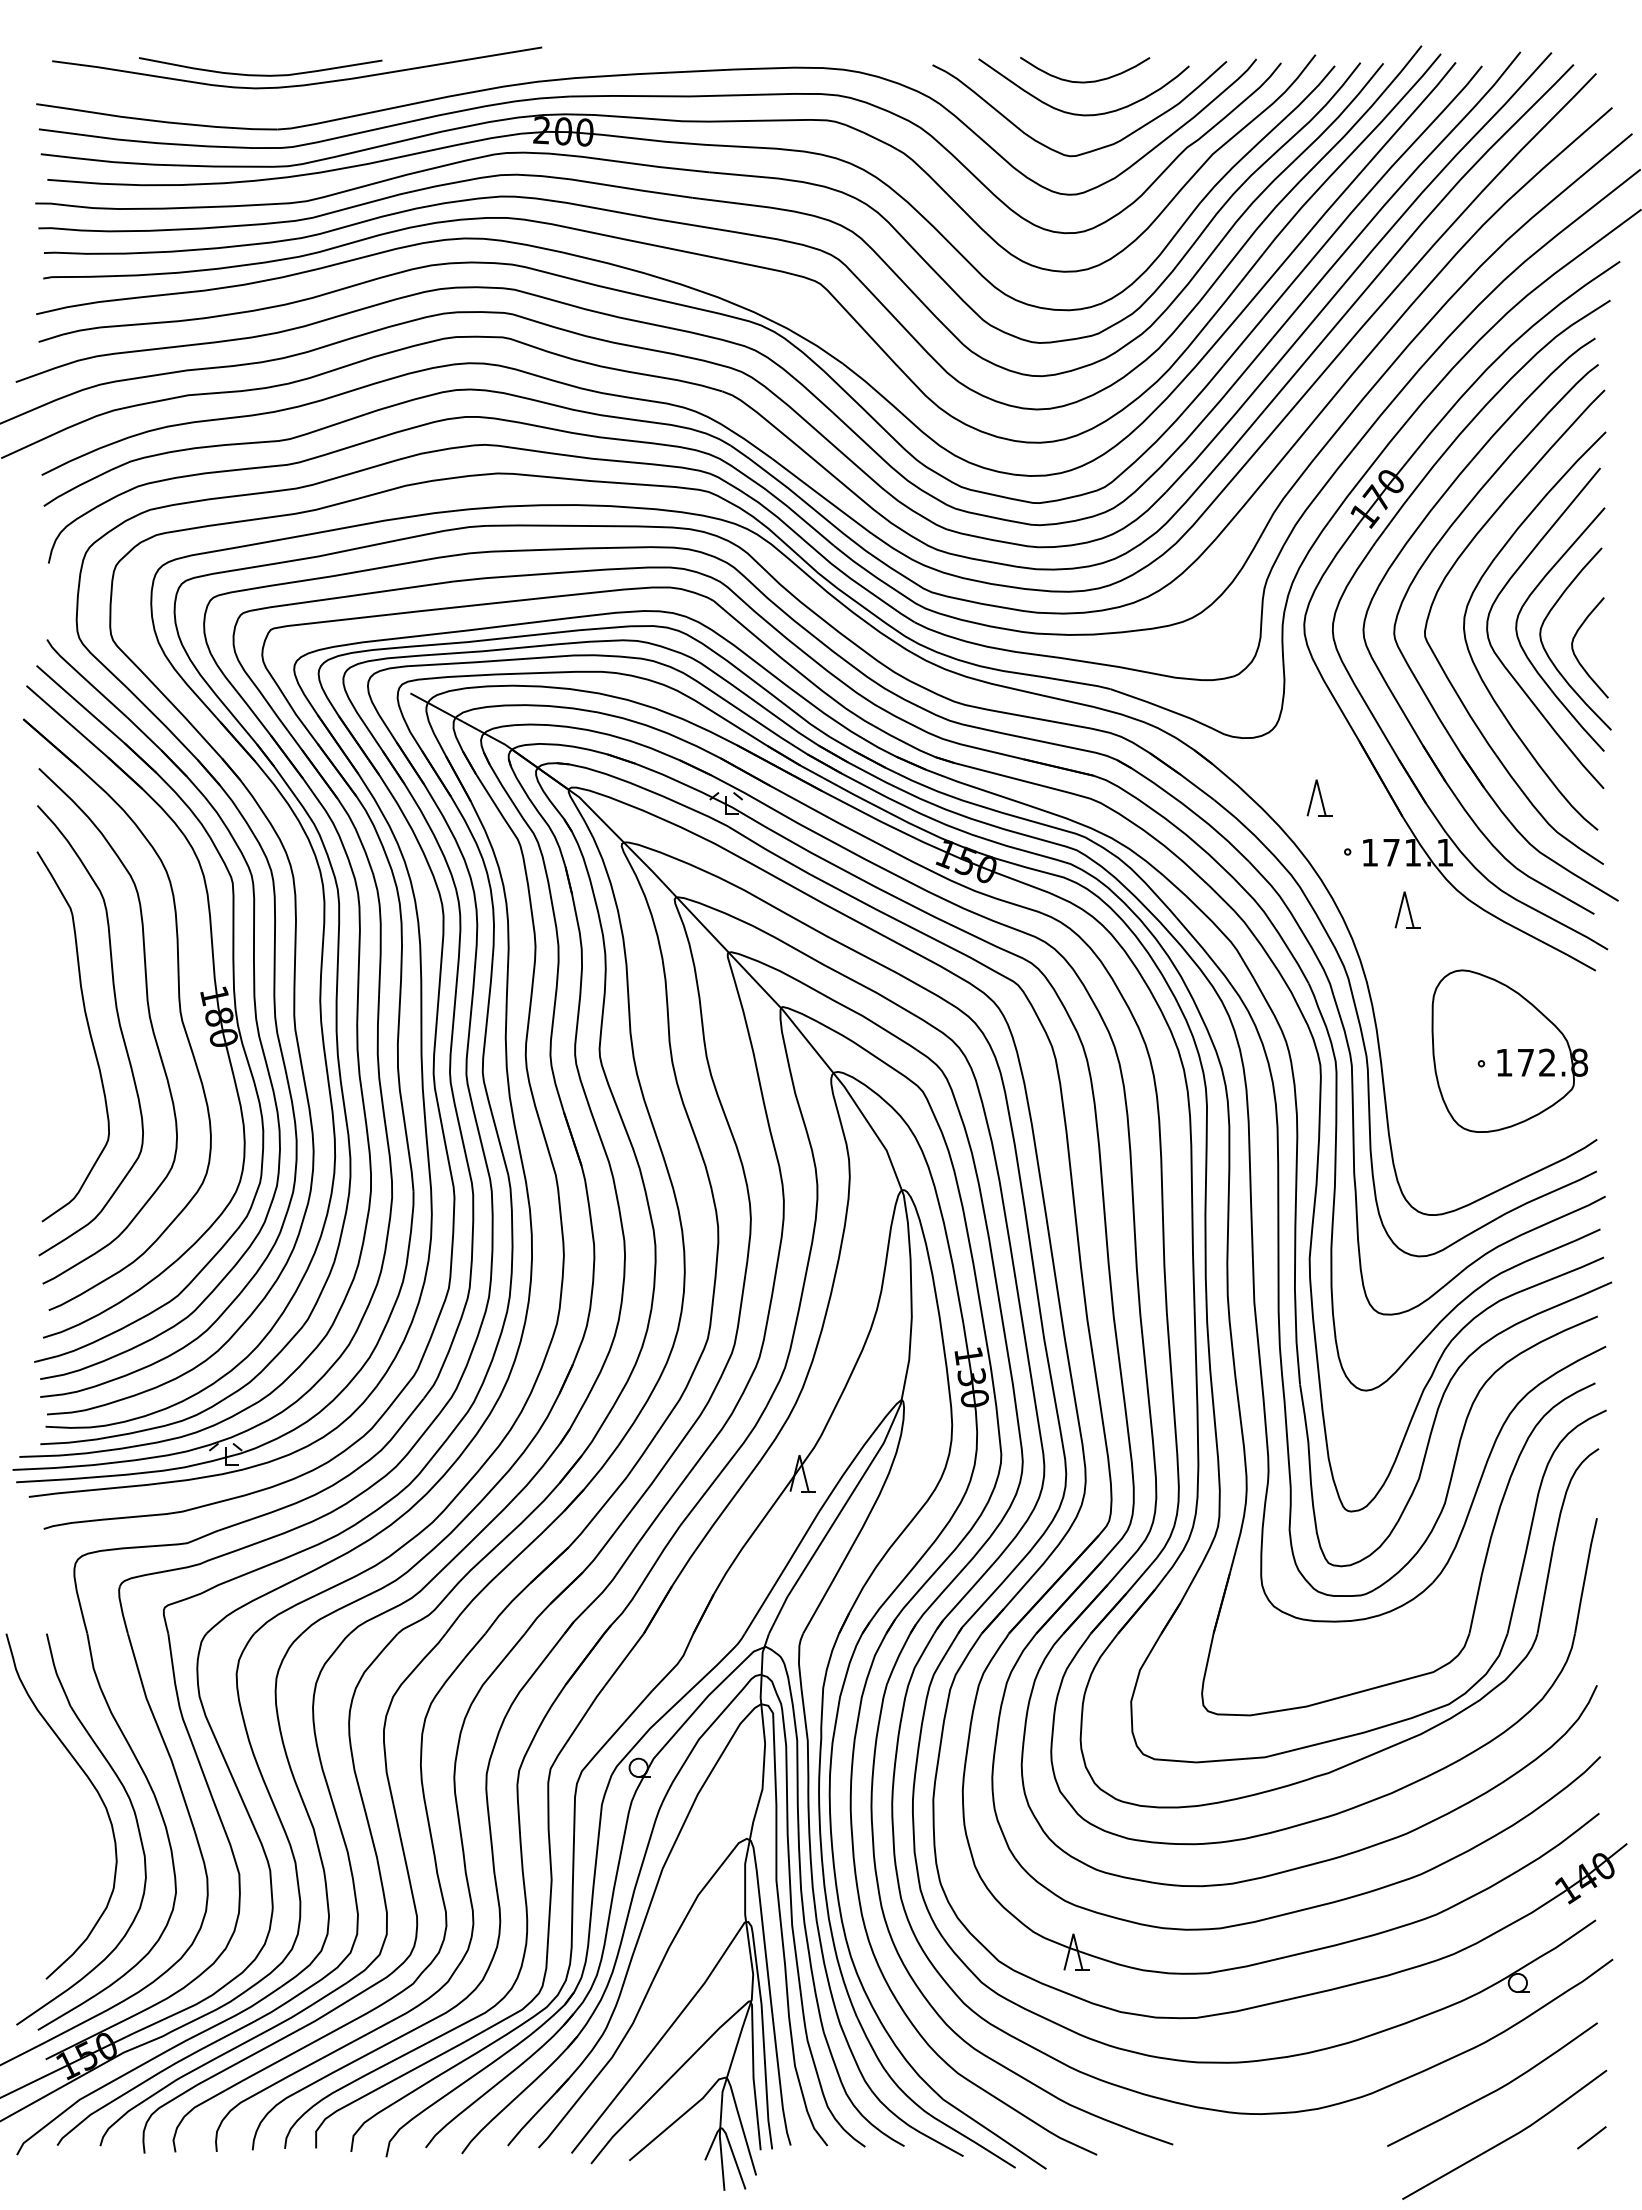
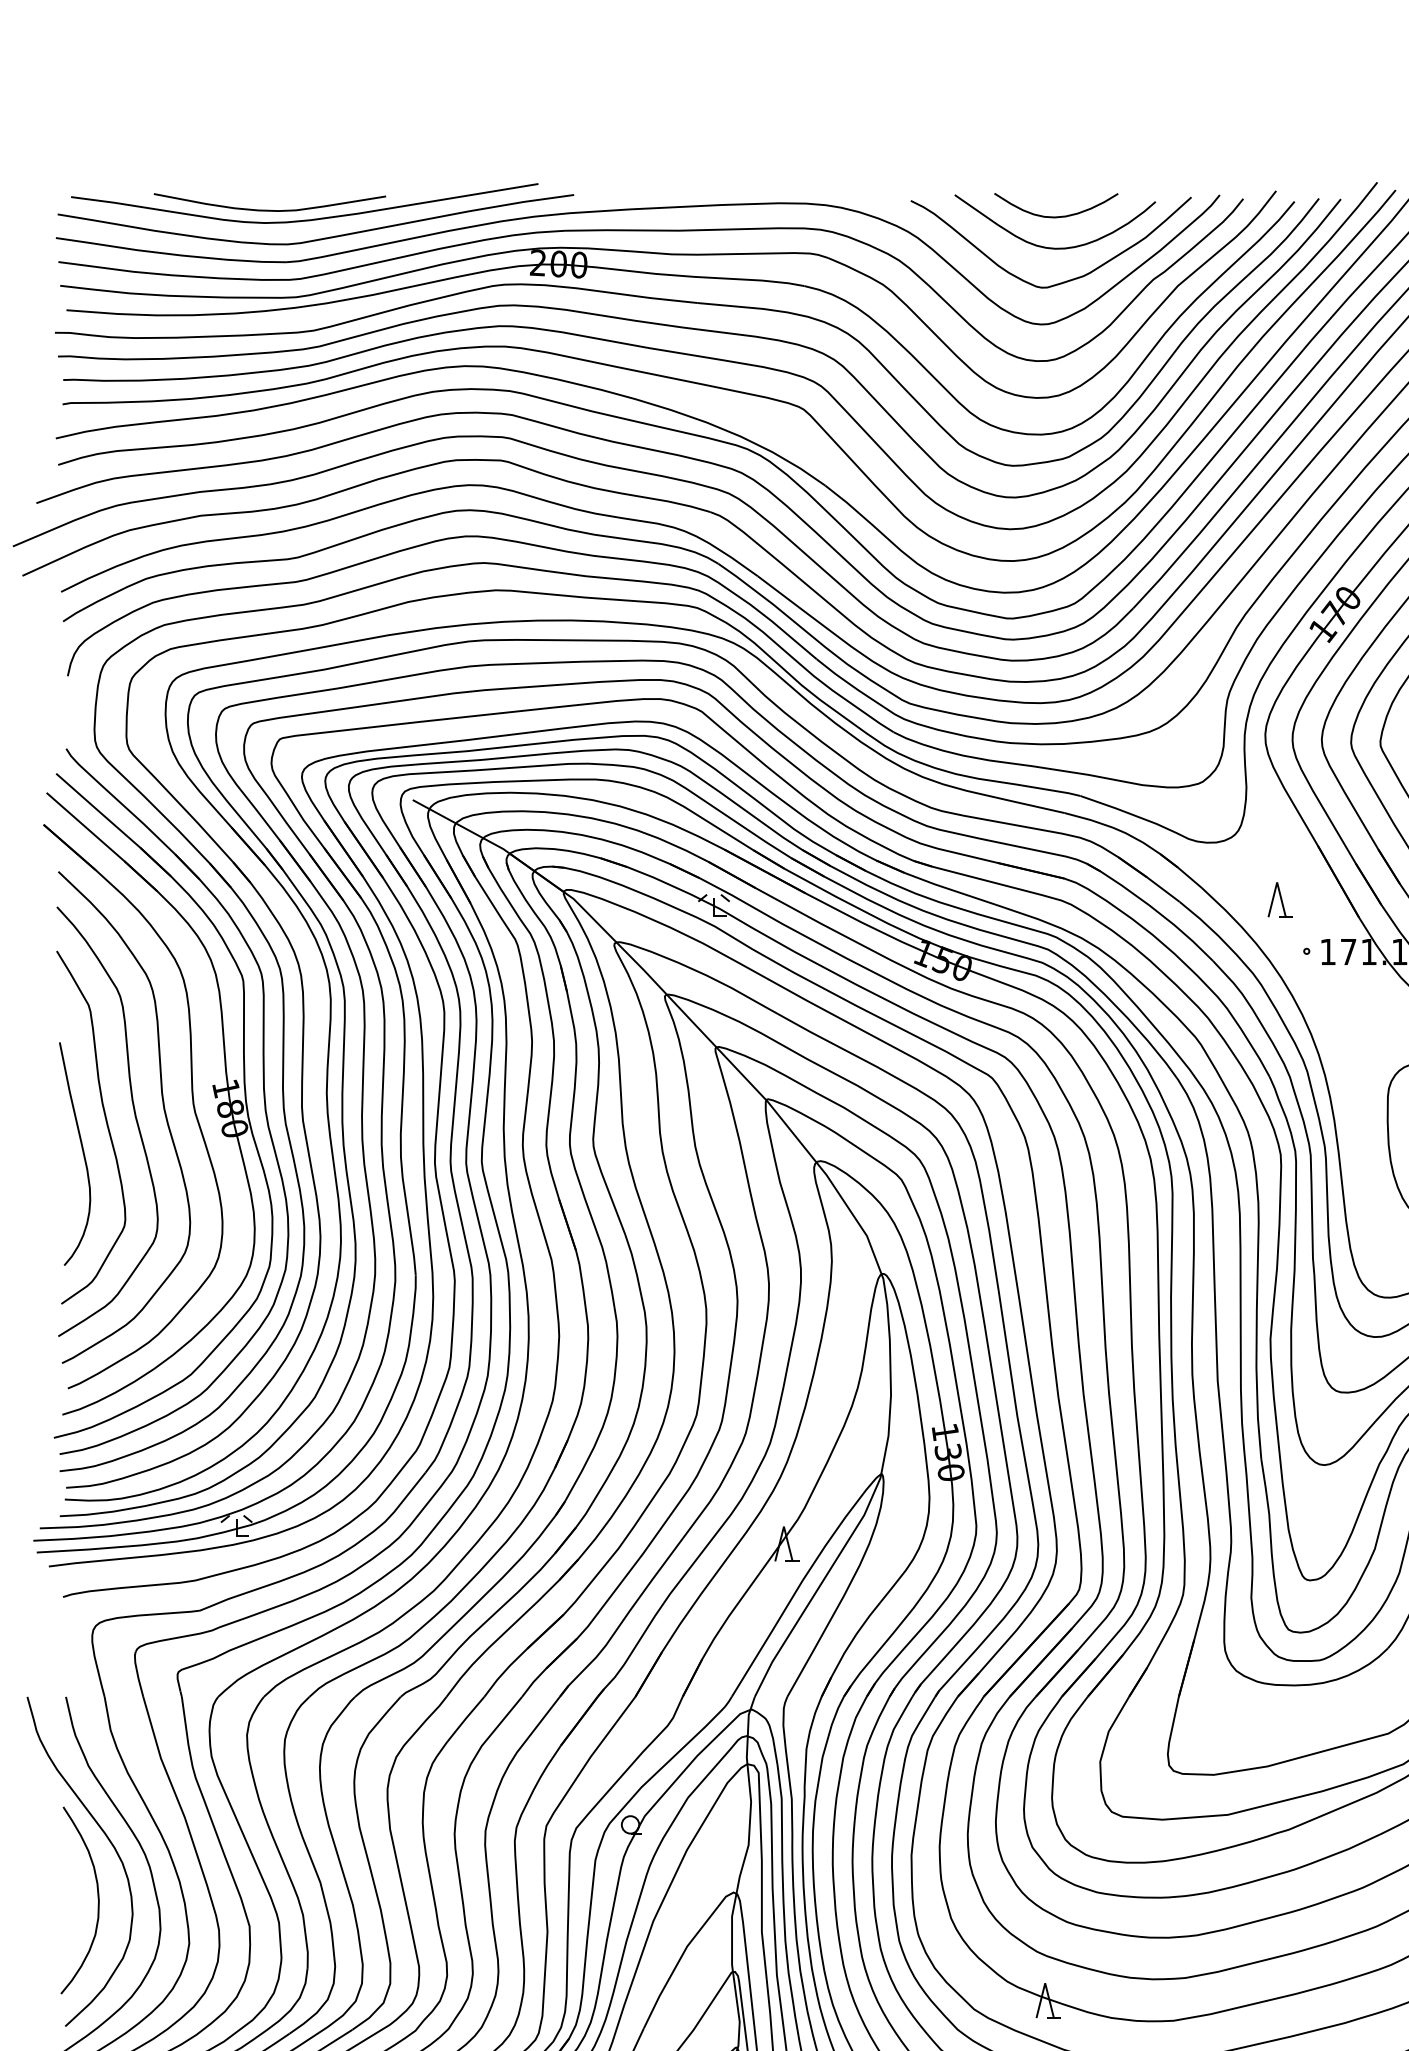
part: (312, 104) -> (319, 238), added
part: (1407, 909) -> (1363, 1006), removed
curve: (64, 1064) -> (82, 1154), added
curve: (79, 1840) -> (97, 1894), added

